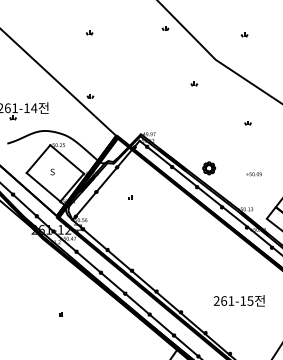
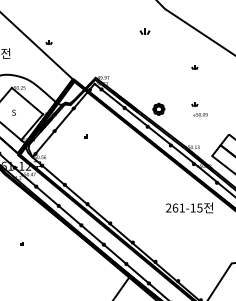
part: (194, 83) -> (145, 30), size x1.6
part: (247, 163) -> (194, 104), added
text: (238, 300) -> (188, 207), moved

